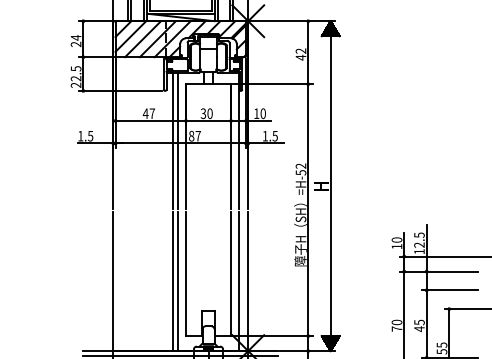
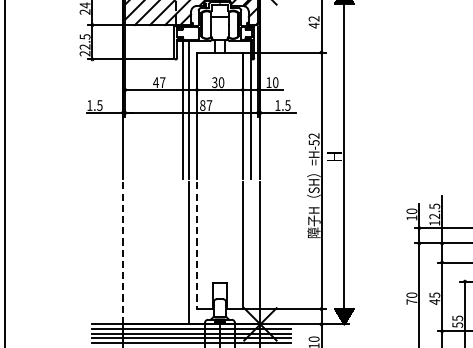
line: (186, 274) -> (197, 246), solid -> dashed
line: (113, 281) -> (123, 253), solid -> dashed
line: (172, 281) -> (183, 253), removed
line: (239, 281) -> (251, 253), removed

